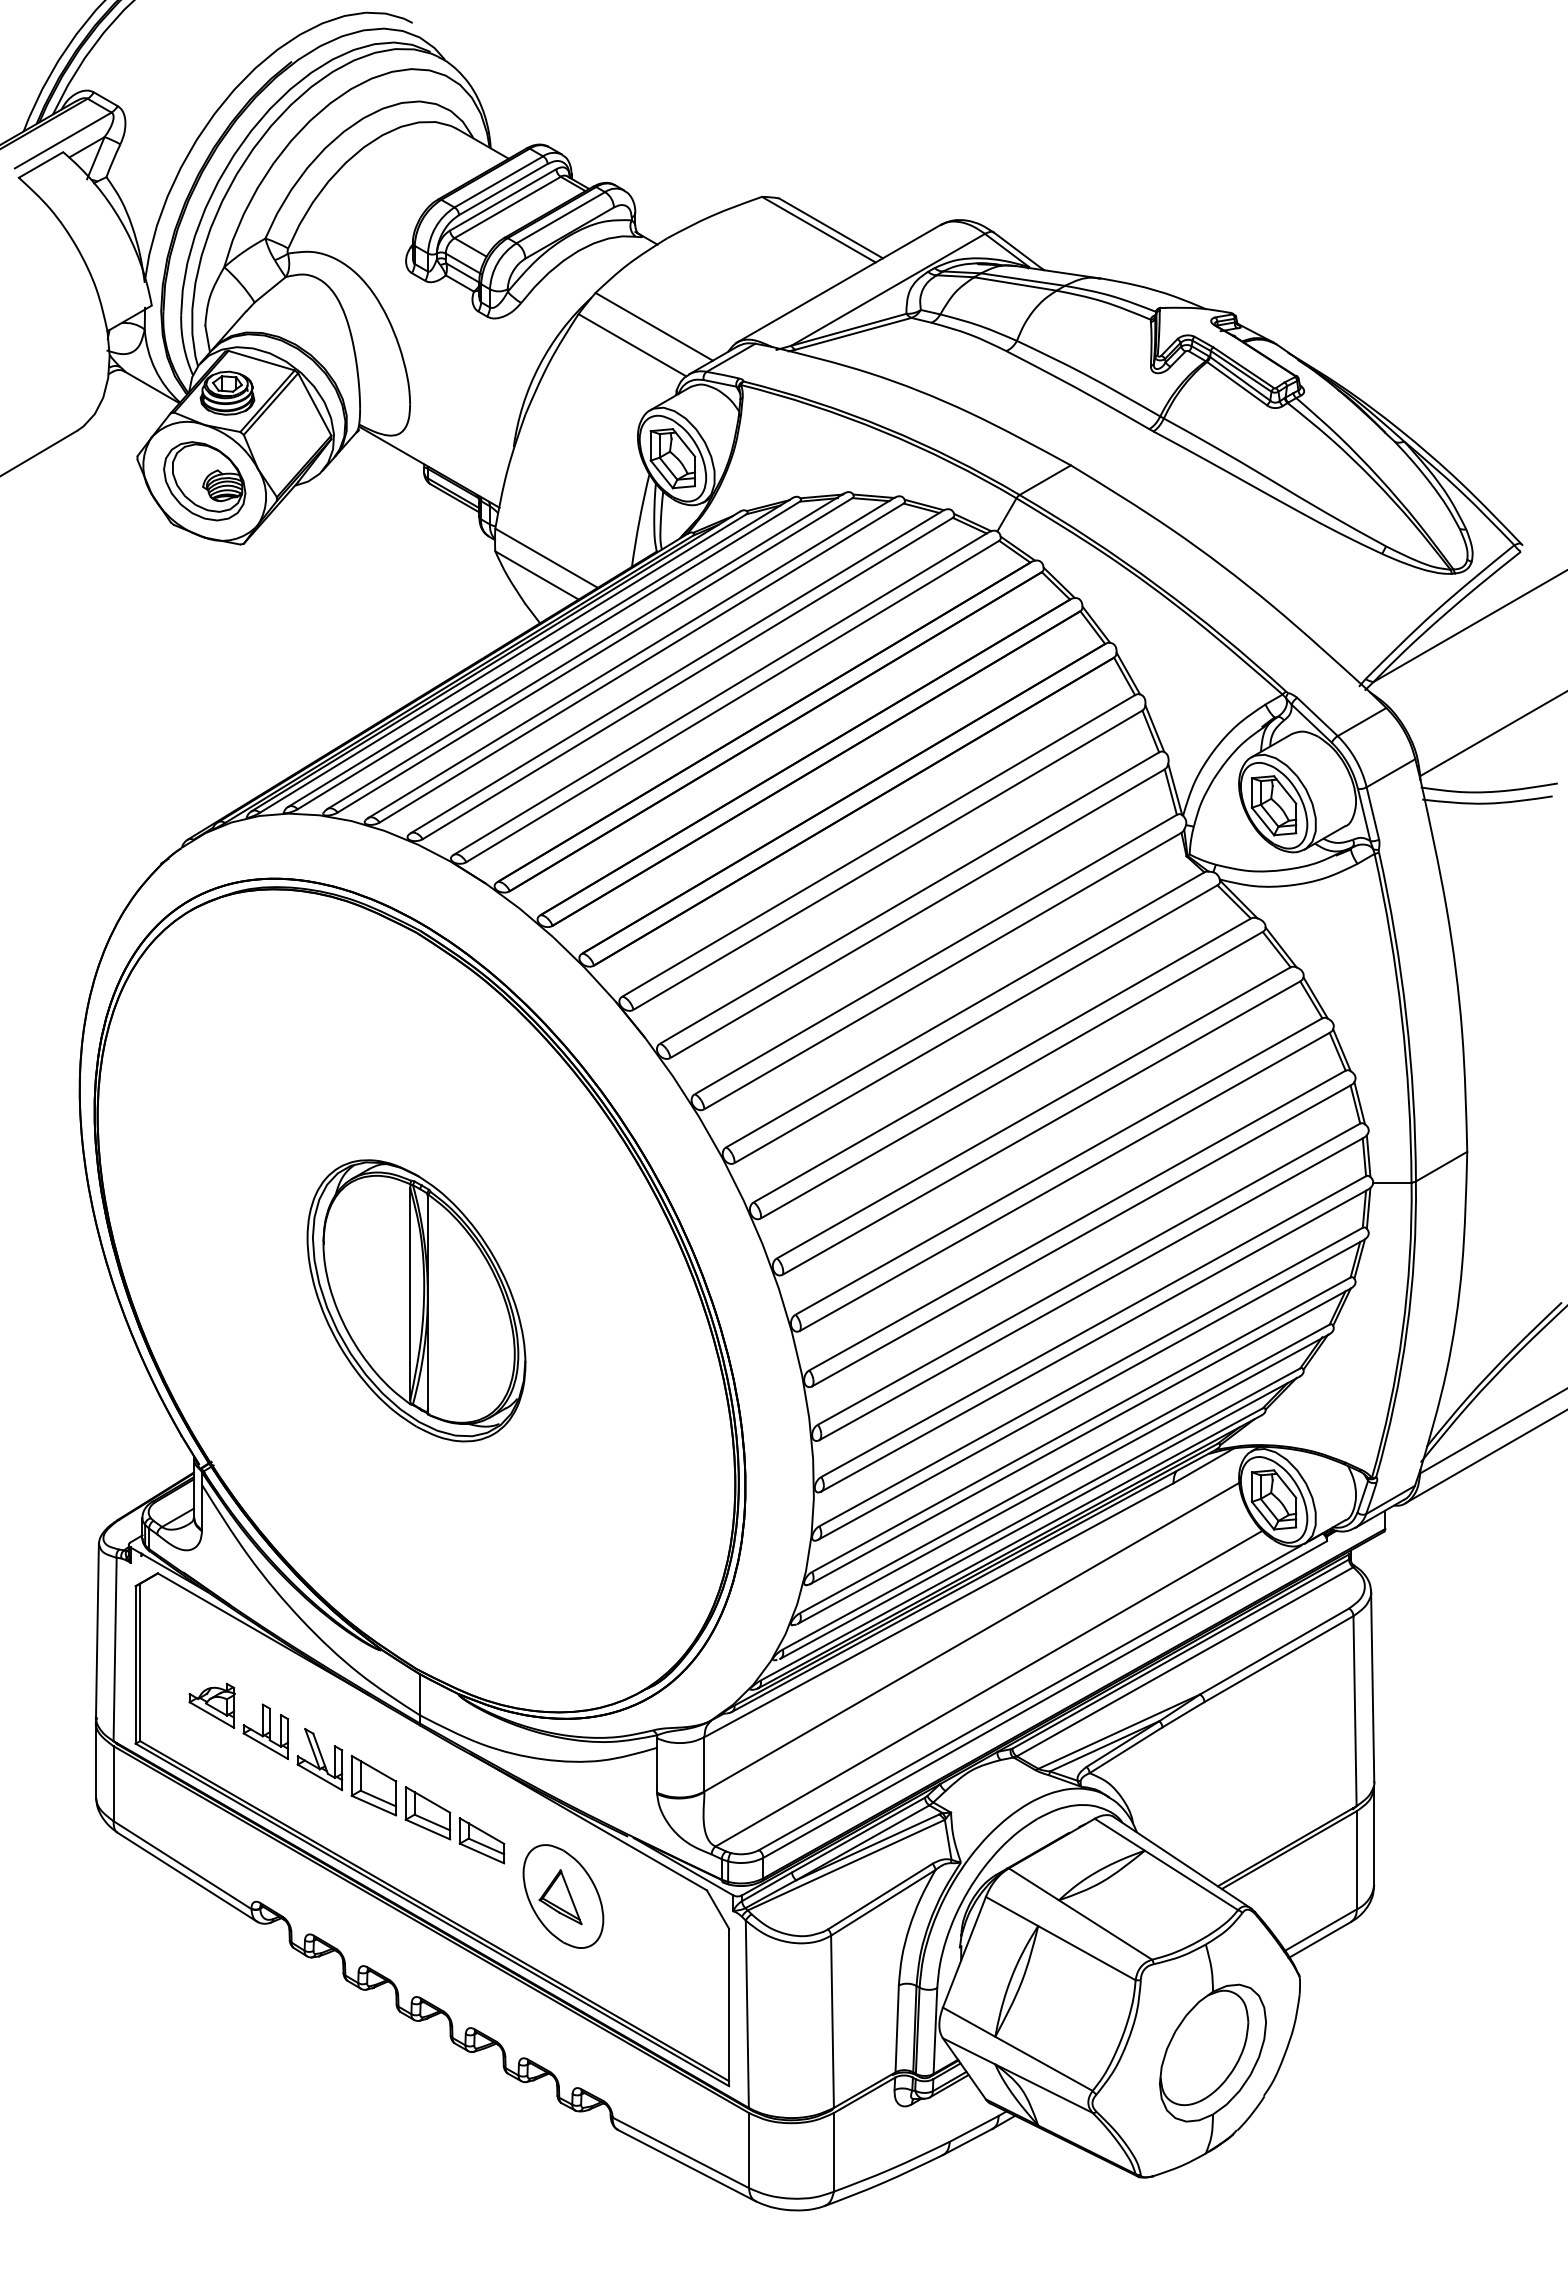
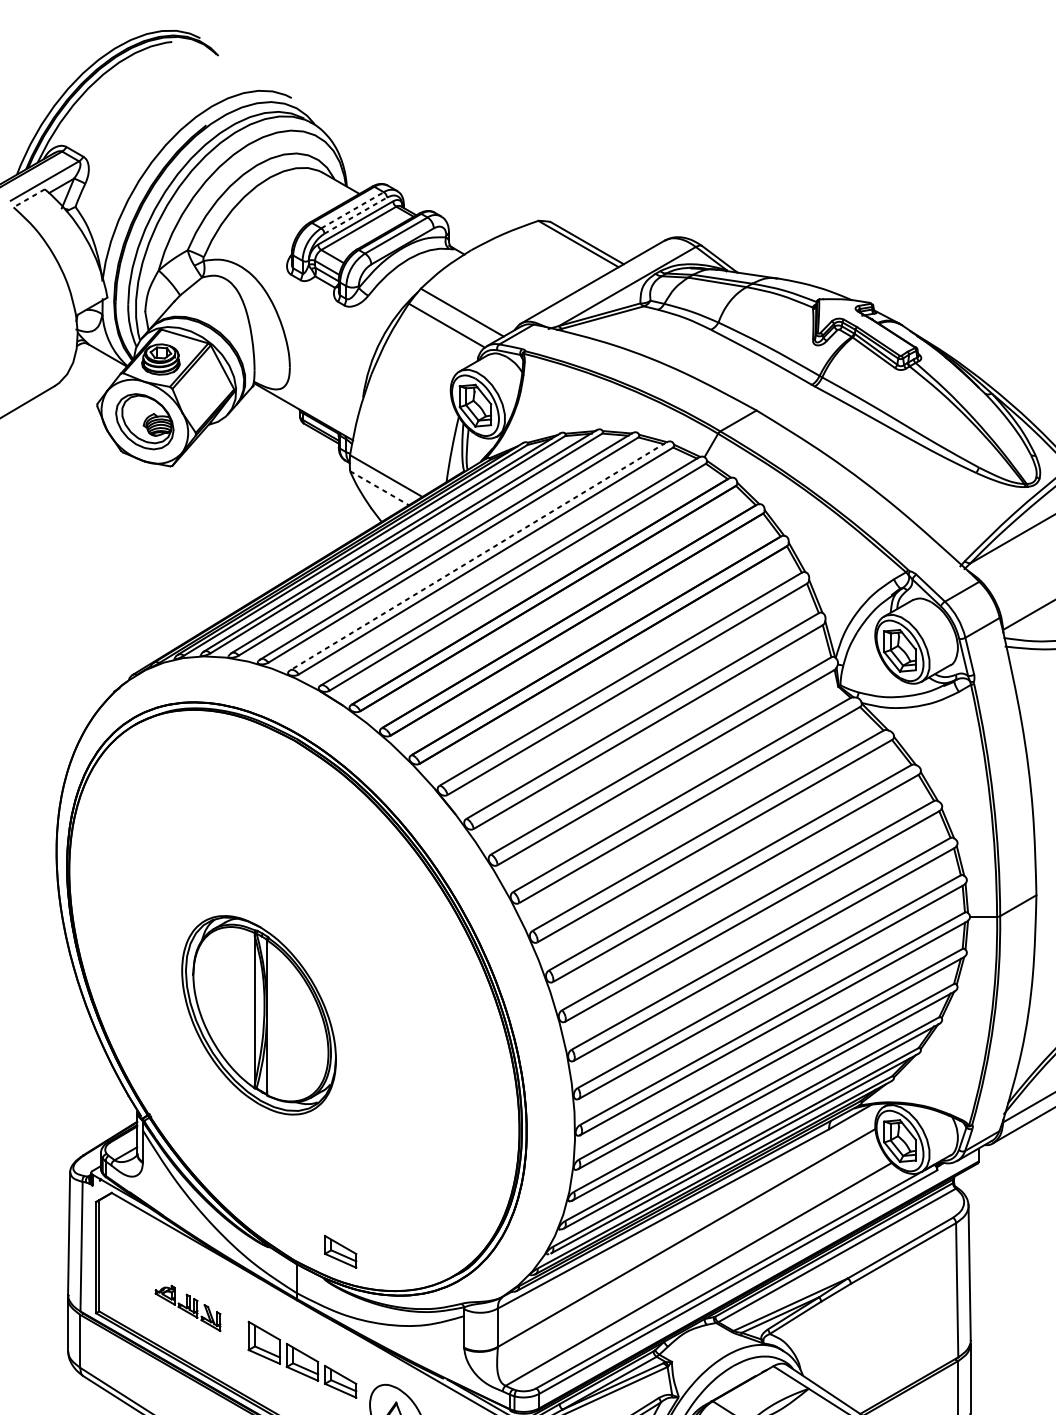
line: (40, 165) -> (28, 198), solid -> dashed
line: (499, 181) -> (353, 210), solid -> dashed
line: (503, 189) -> (355, 215), solid -> dashed
line: (537, 575) -> (379, 488), solid -> dashed
line: (676, 672) -> (478, 556), solid -> dashed
part: (416, 1300) -> (259, 1015), moved
part: (481, 1656) -> (340, 1251), added
part: (265, 1736) -> (187, 1308), size x0.6

